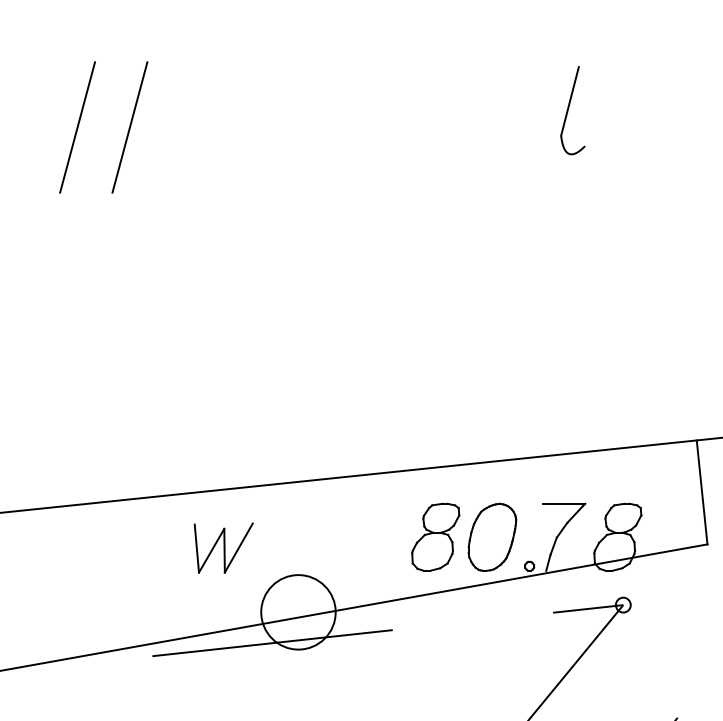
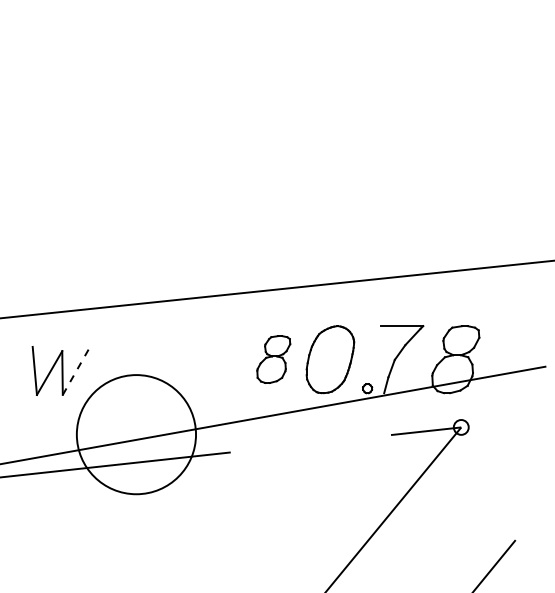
line: (701, 492) -> (539, 314), removed
part: (435, 536) -> (273, 358), size x0.7
line: (239, 547) -> (77, 369), solid -> dashed
circle: (298, 612) -> (136, 434), size x1.6

